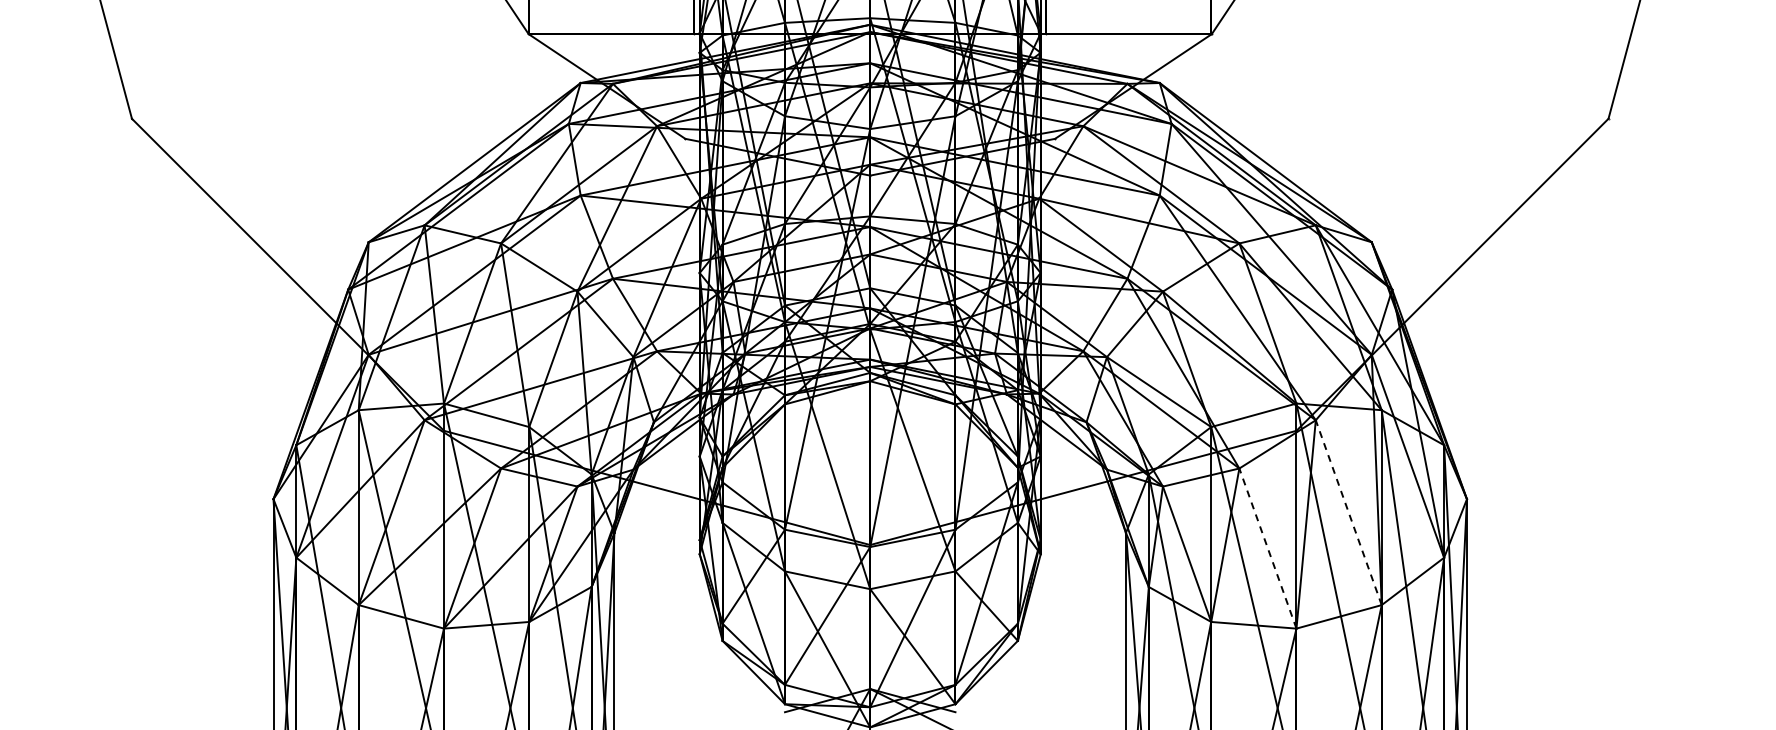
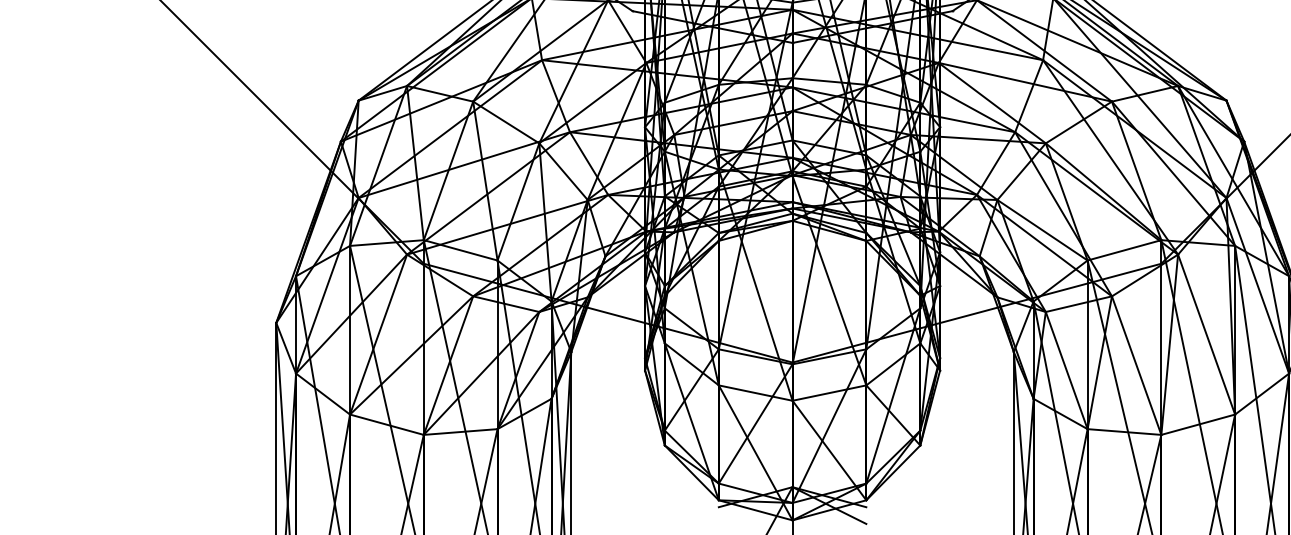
line: (1348, 512) -> (1206, 334), dashed -> solid
line: (1267, 548) -> (1136, 365), dashed -> solid

